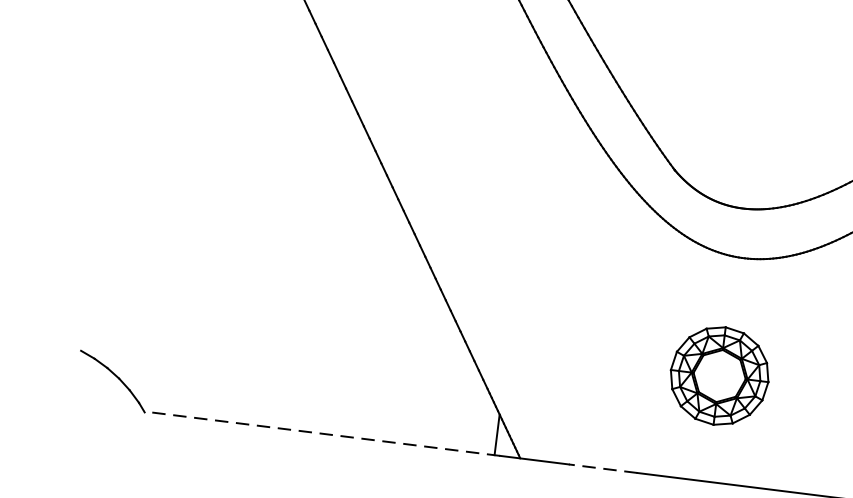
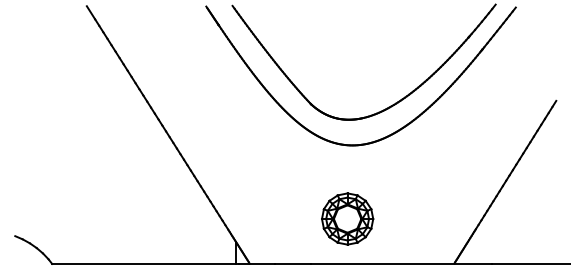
part: (719, 375) -> (347, 218), moved
line: (322, 433) -> (145, 263), dashed -> solid
line: (601, 468) -> (292, 263), dashed -> solid

